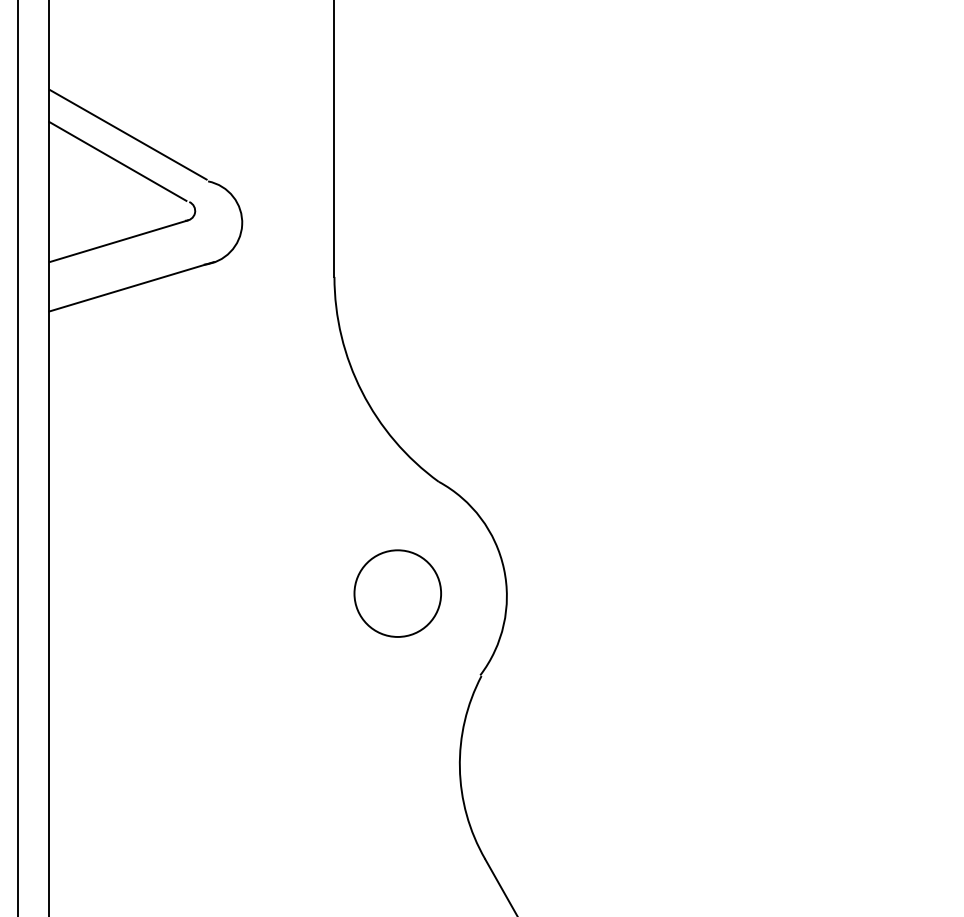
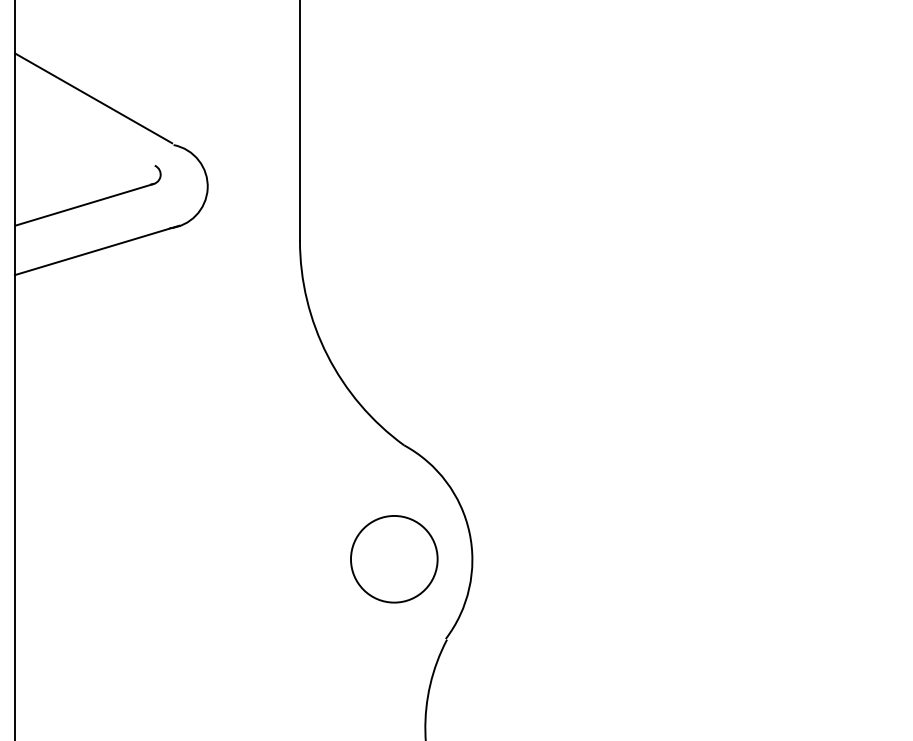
line: (117, 160) -> (83, 124), removed
circle: (397, 593) -> (394, 559), moved

